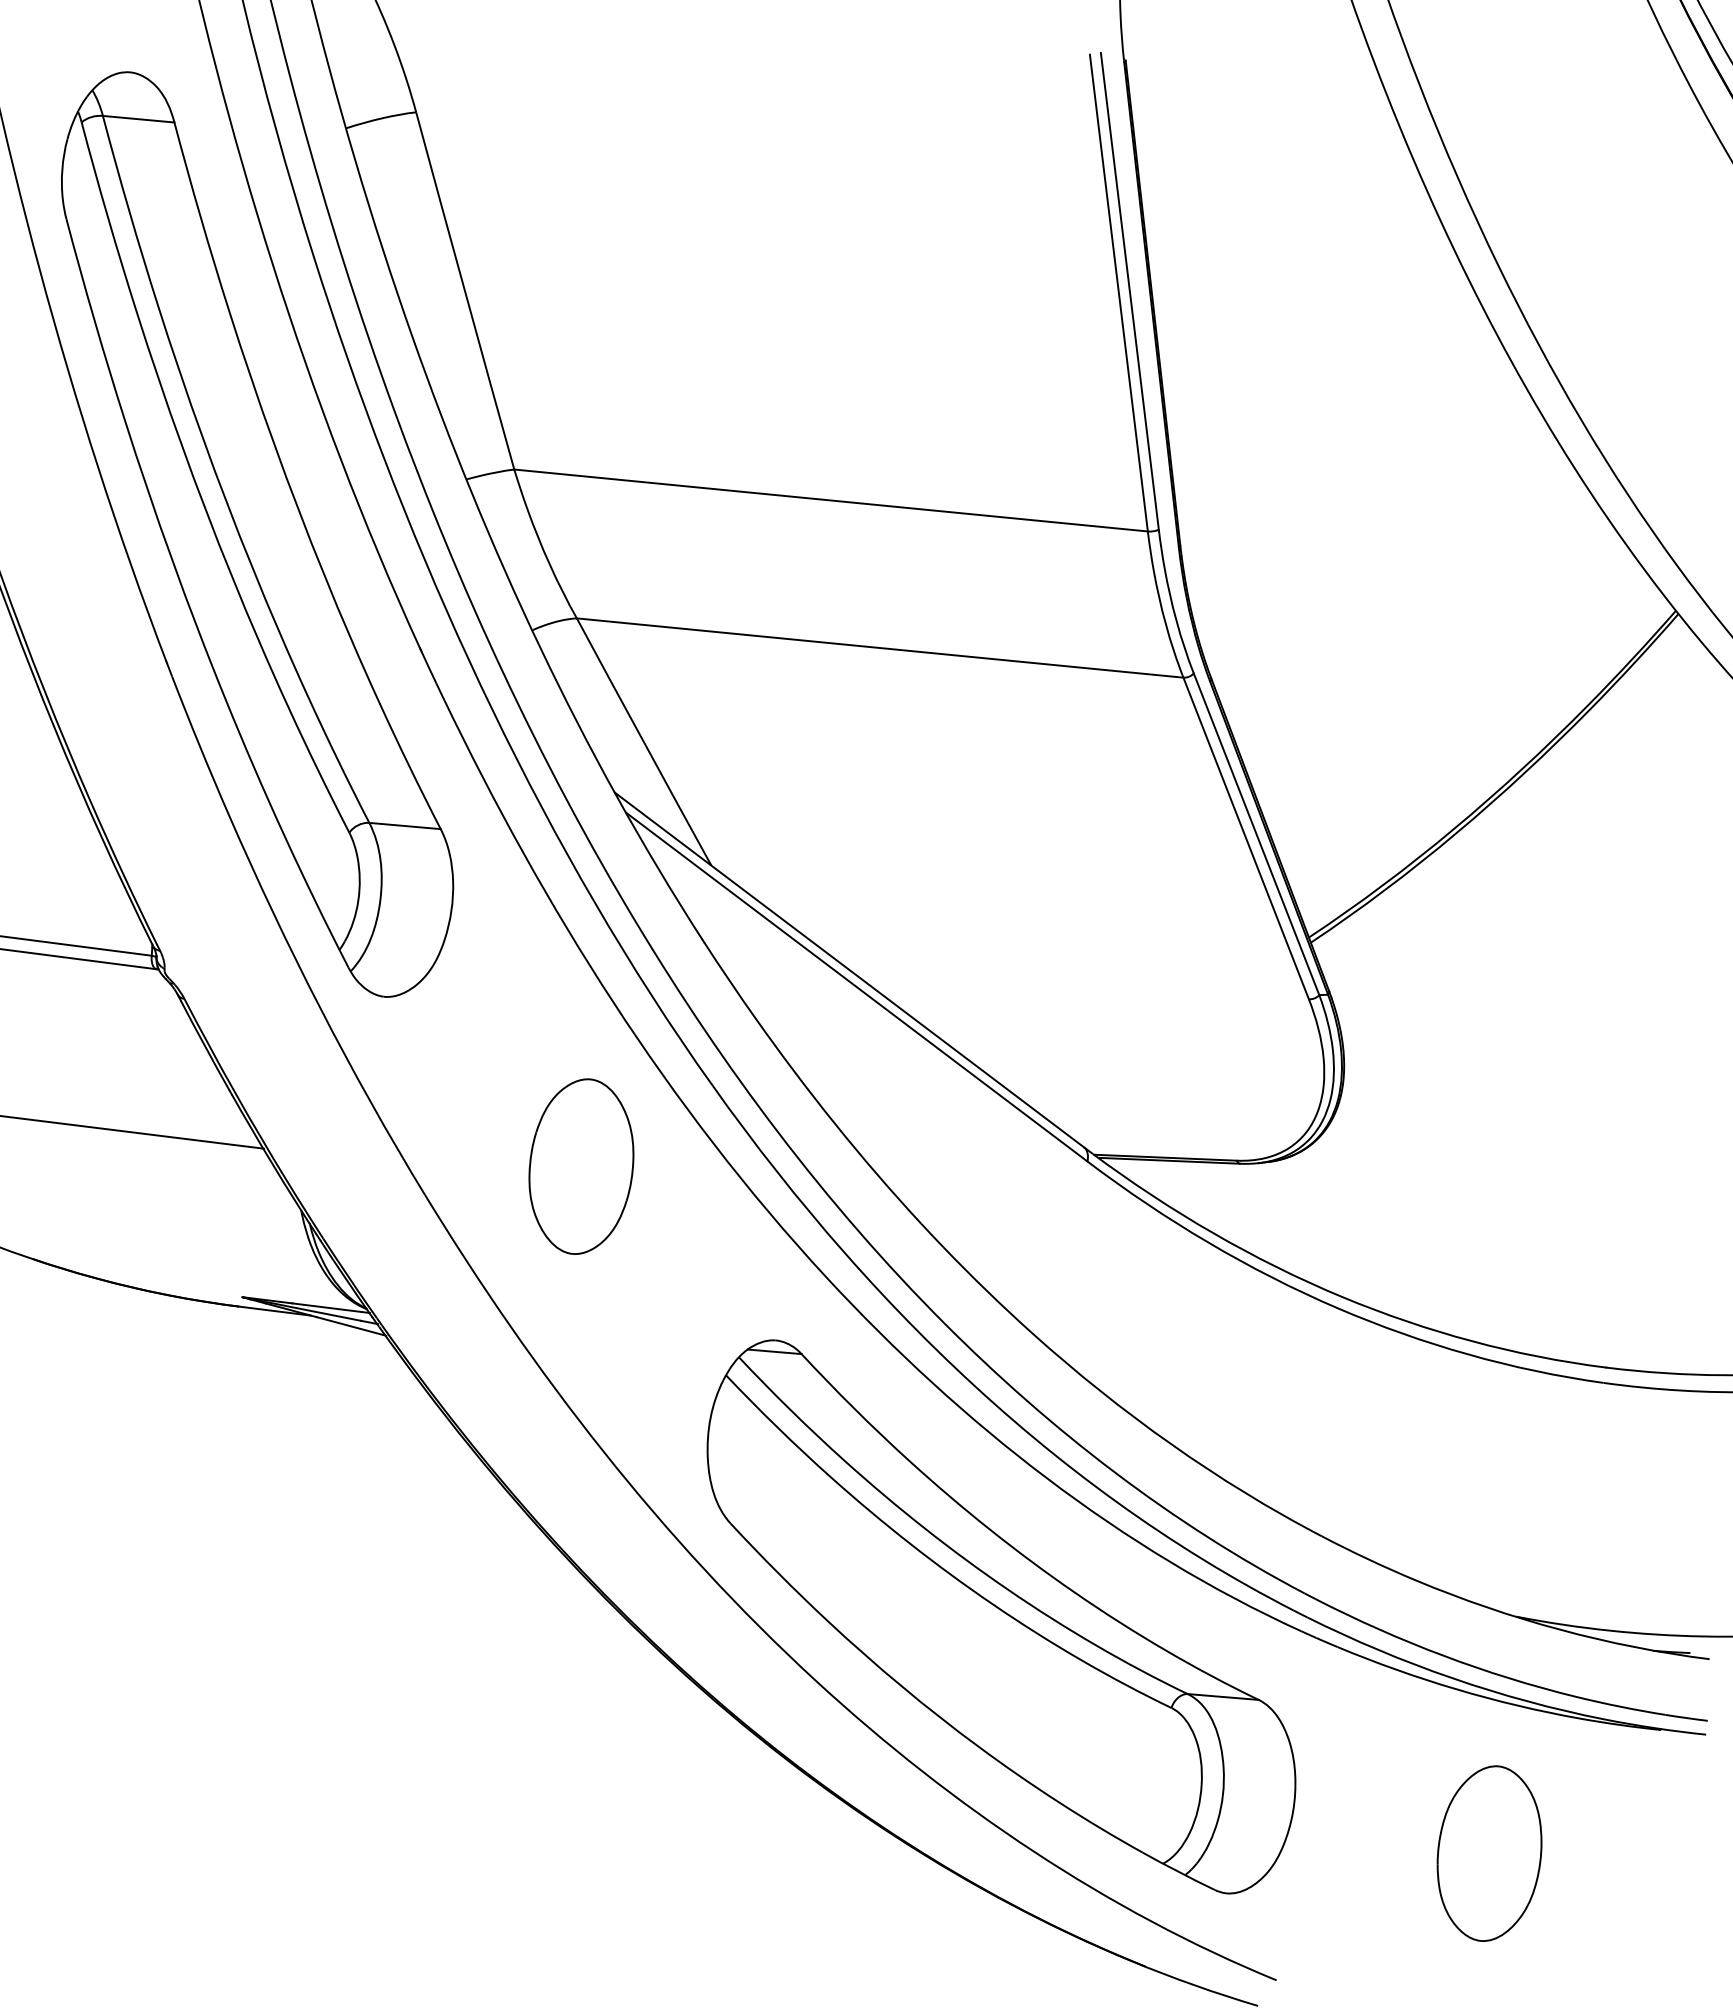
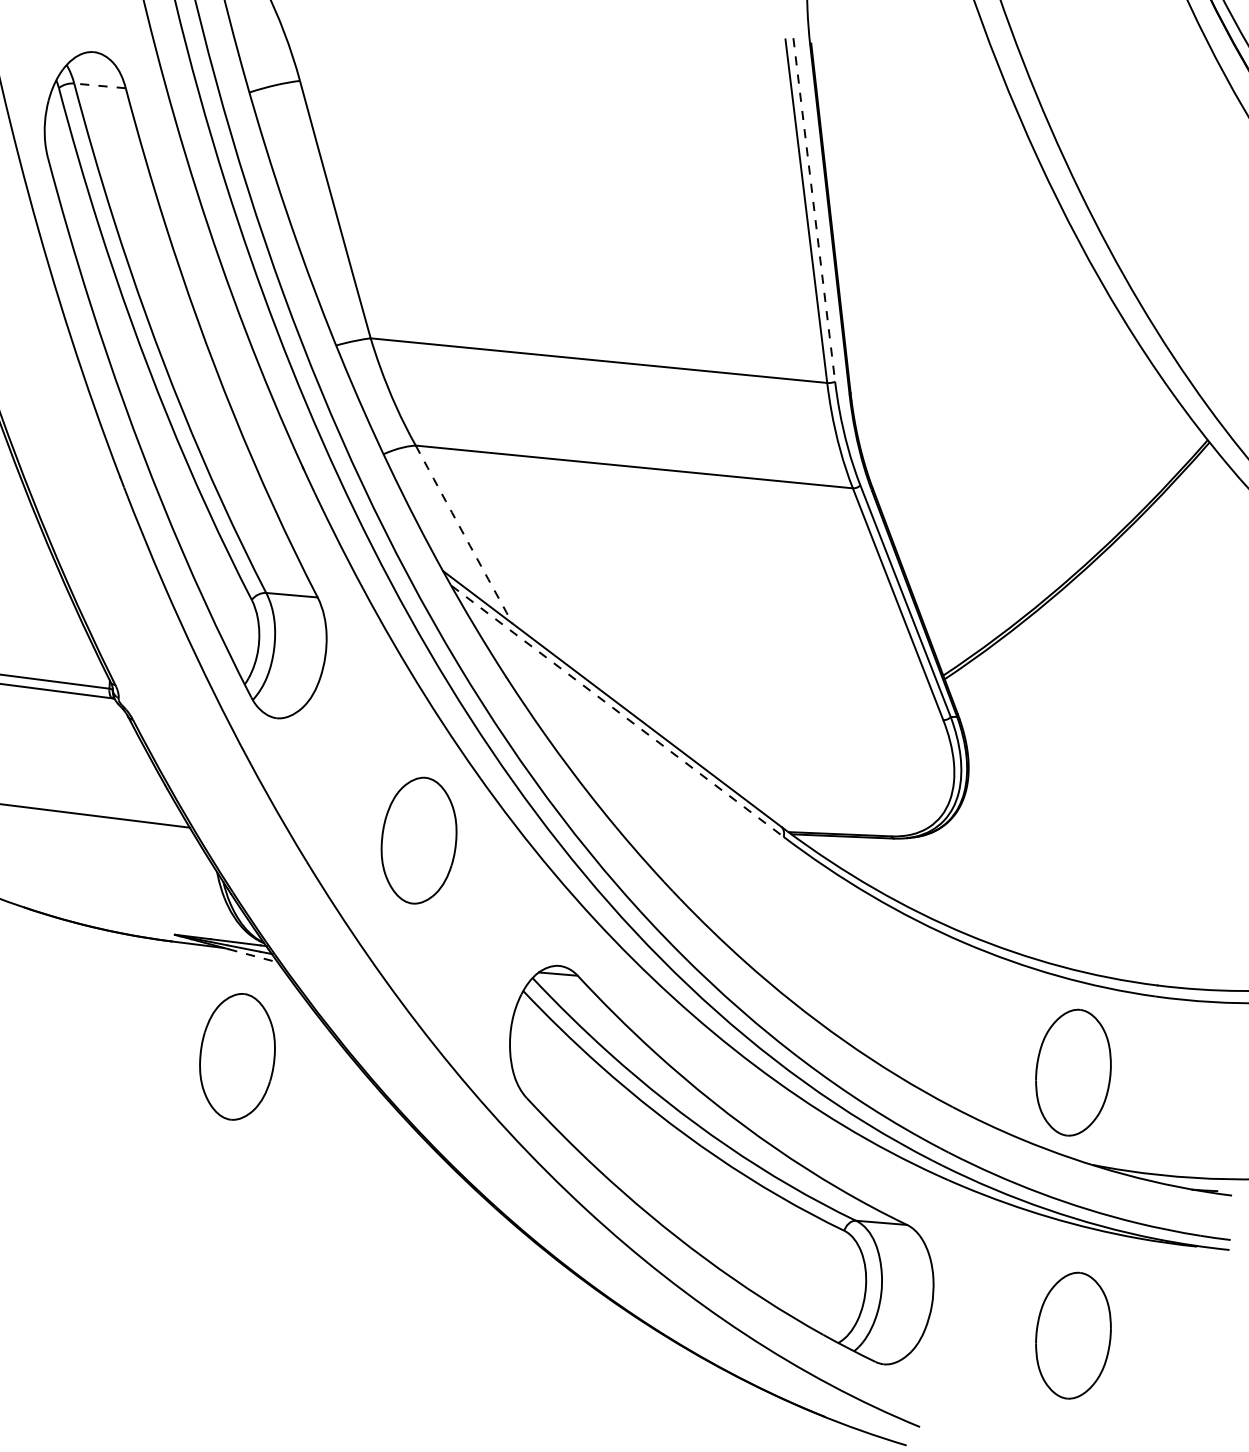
line: (138, 119) -> (99, 86), solid -> dashed
line: (1129, 291) -> (814, 210), solid -> dashed
arc: (643, 742) -> (463, 535), solid -> dashed
line: (856, 987) -> (617, 711), solid -> dashed
line: (351, 1326) -> (253, 955), solid -> dashed
part: (329, 1466) -> (237, 1056), added
part: (1489, 1488) -> (1073, 1072), added

